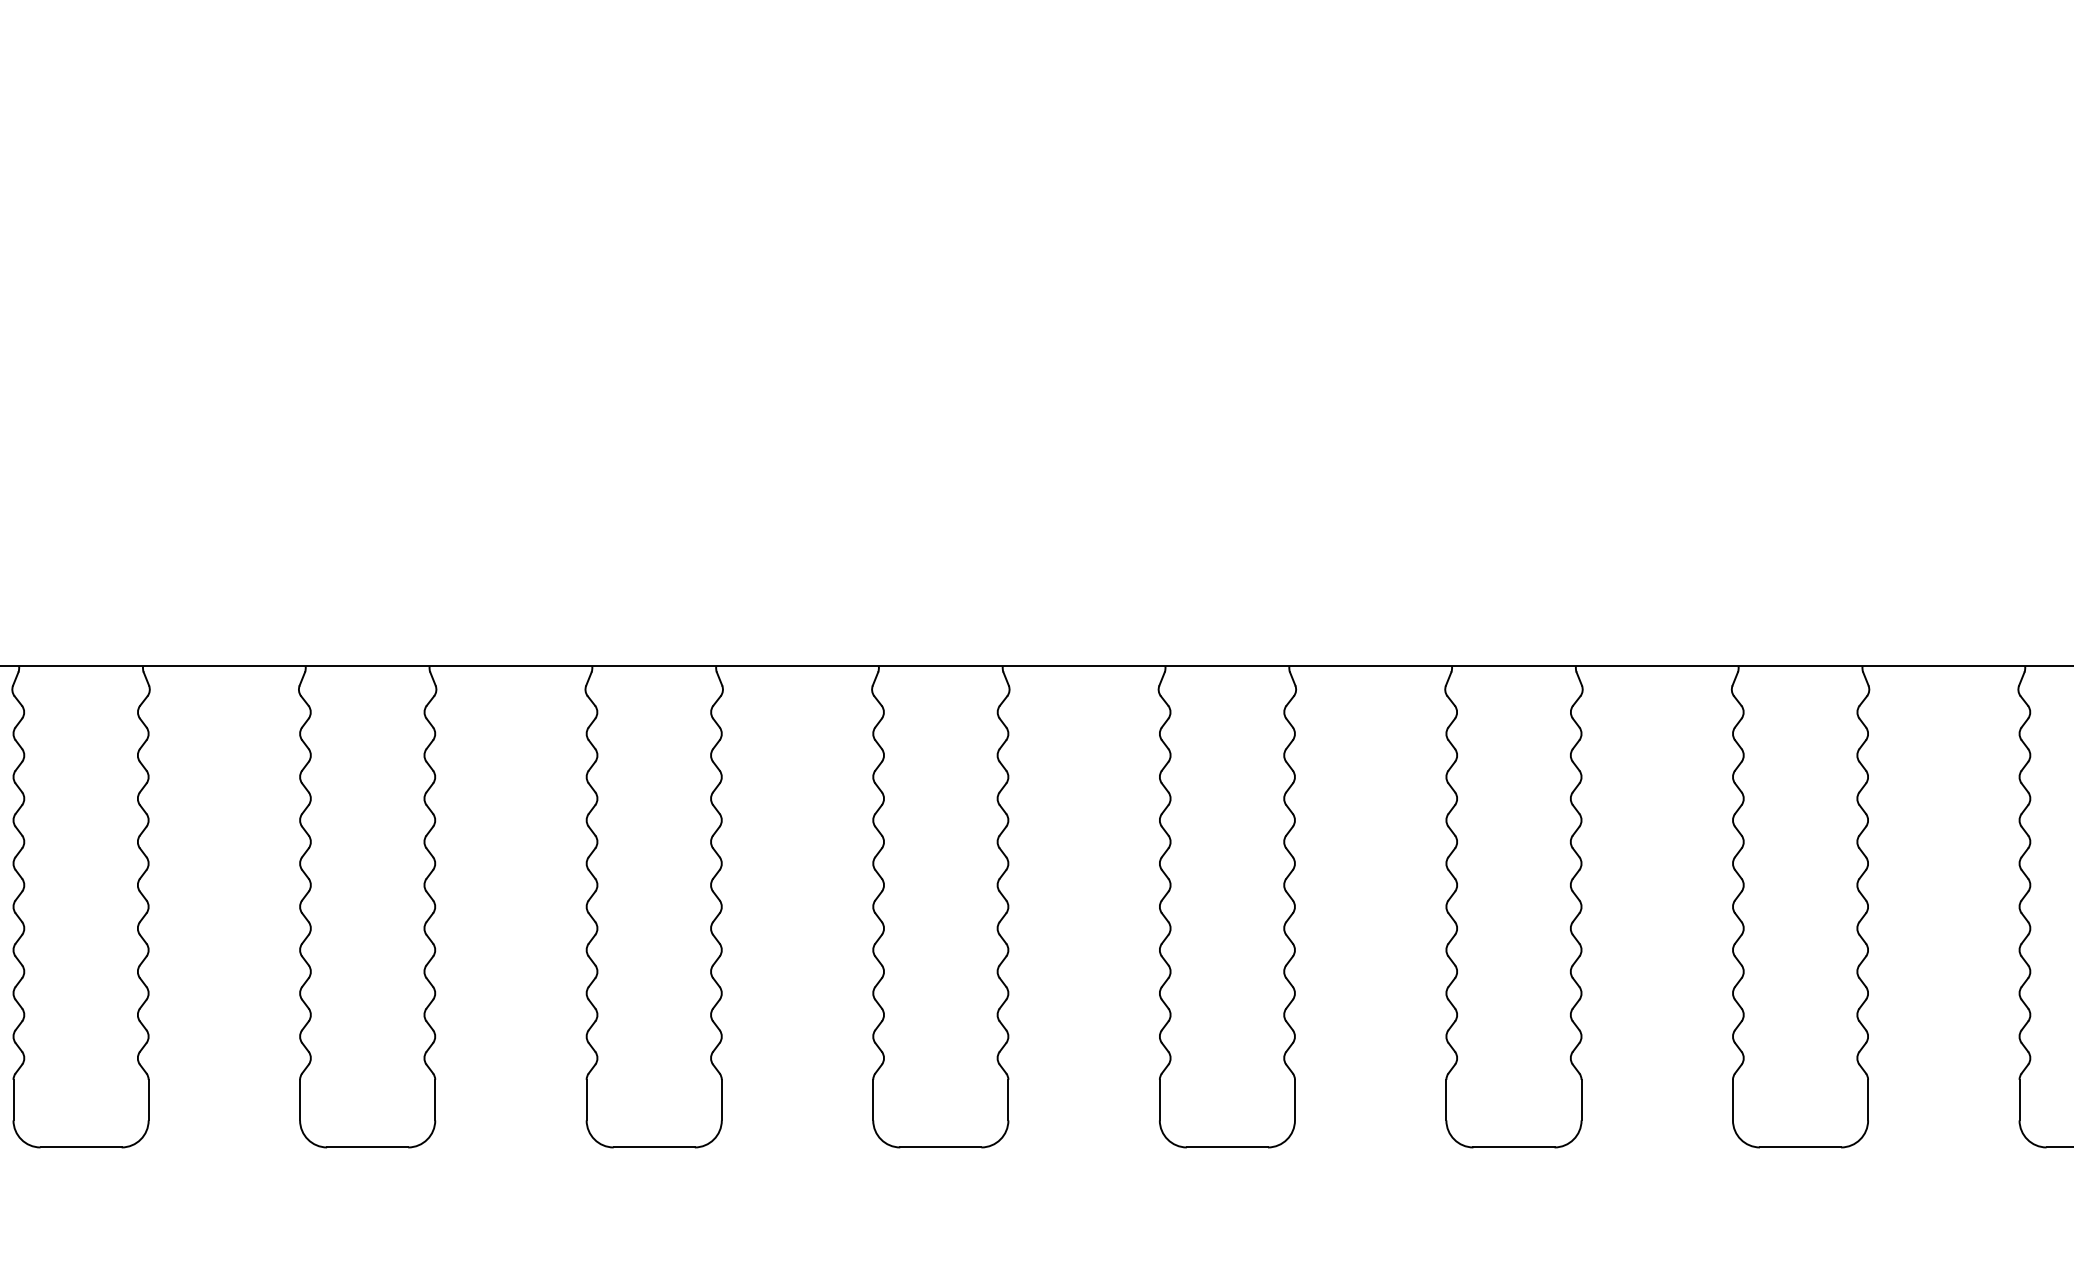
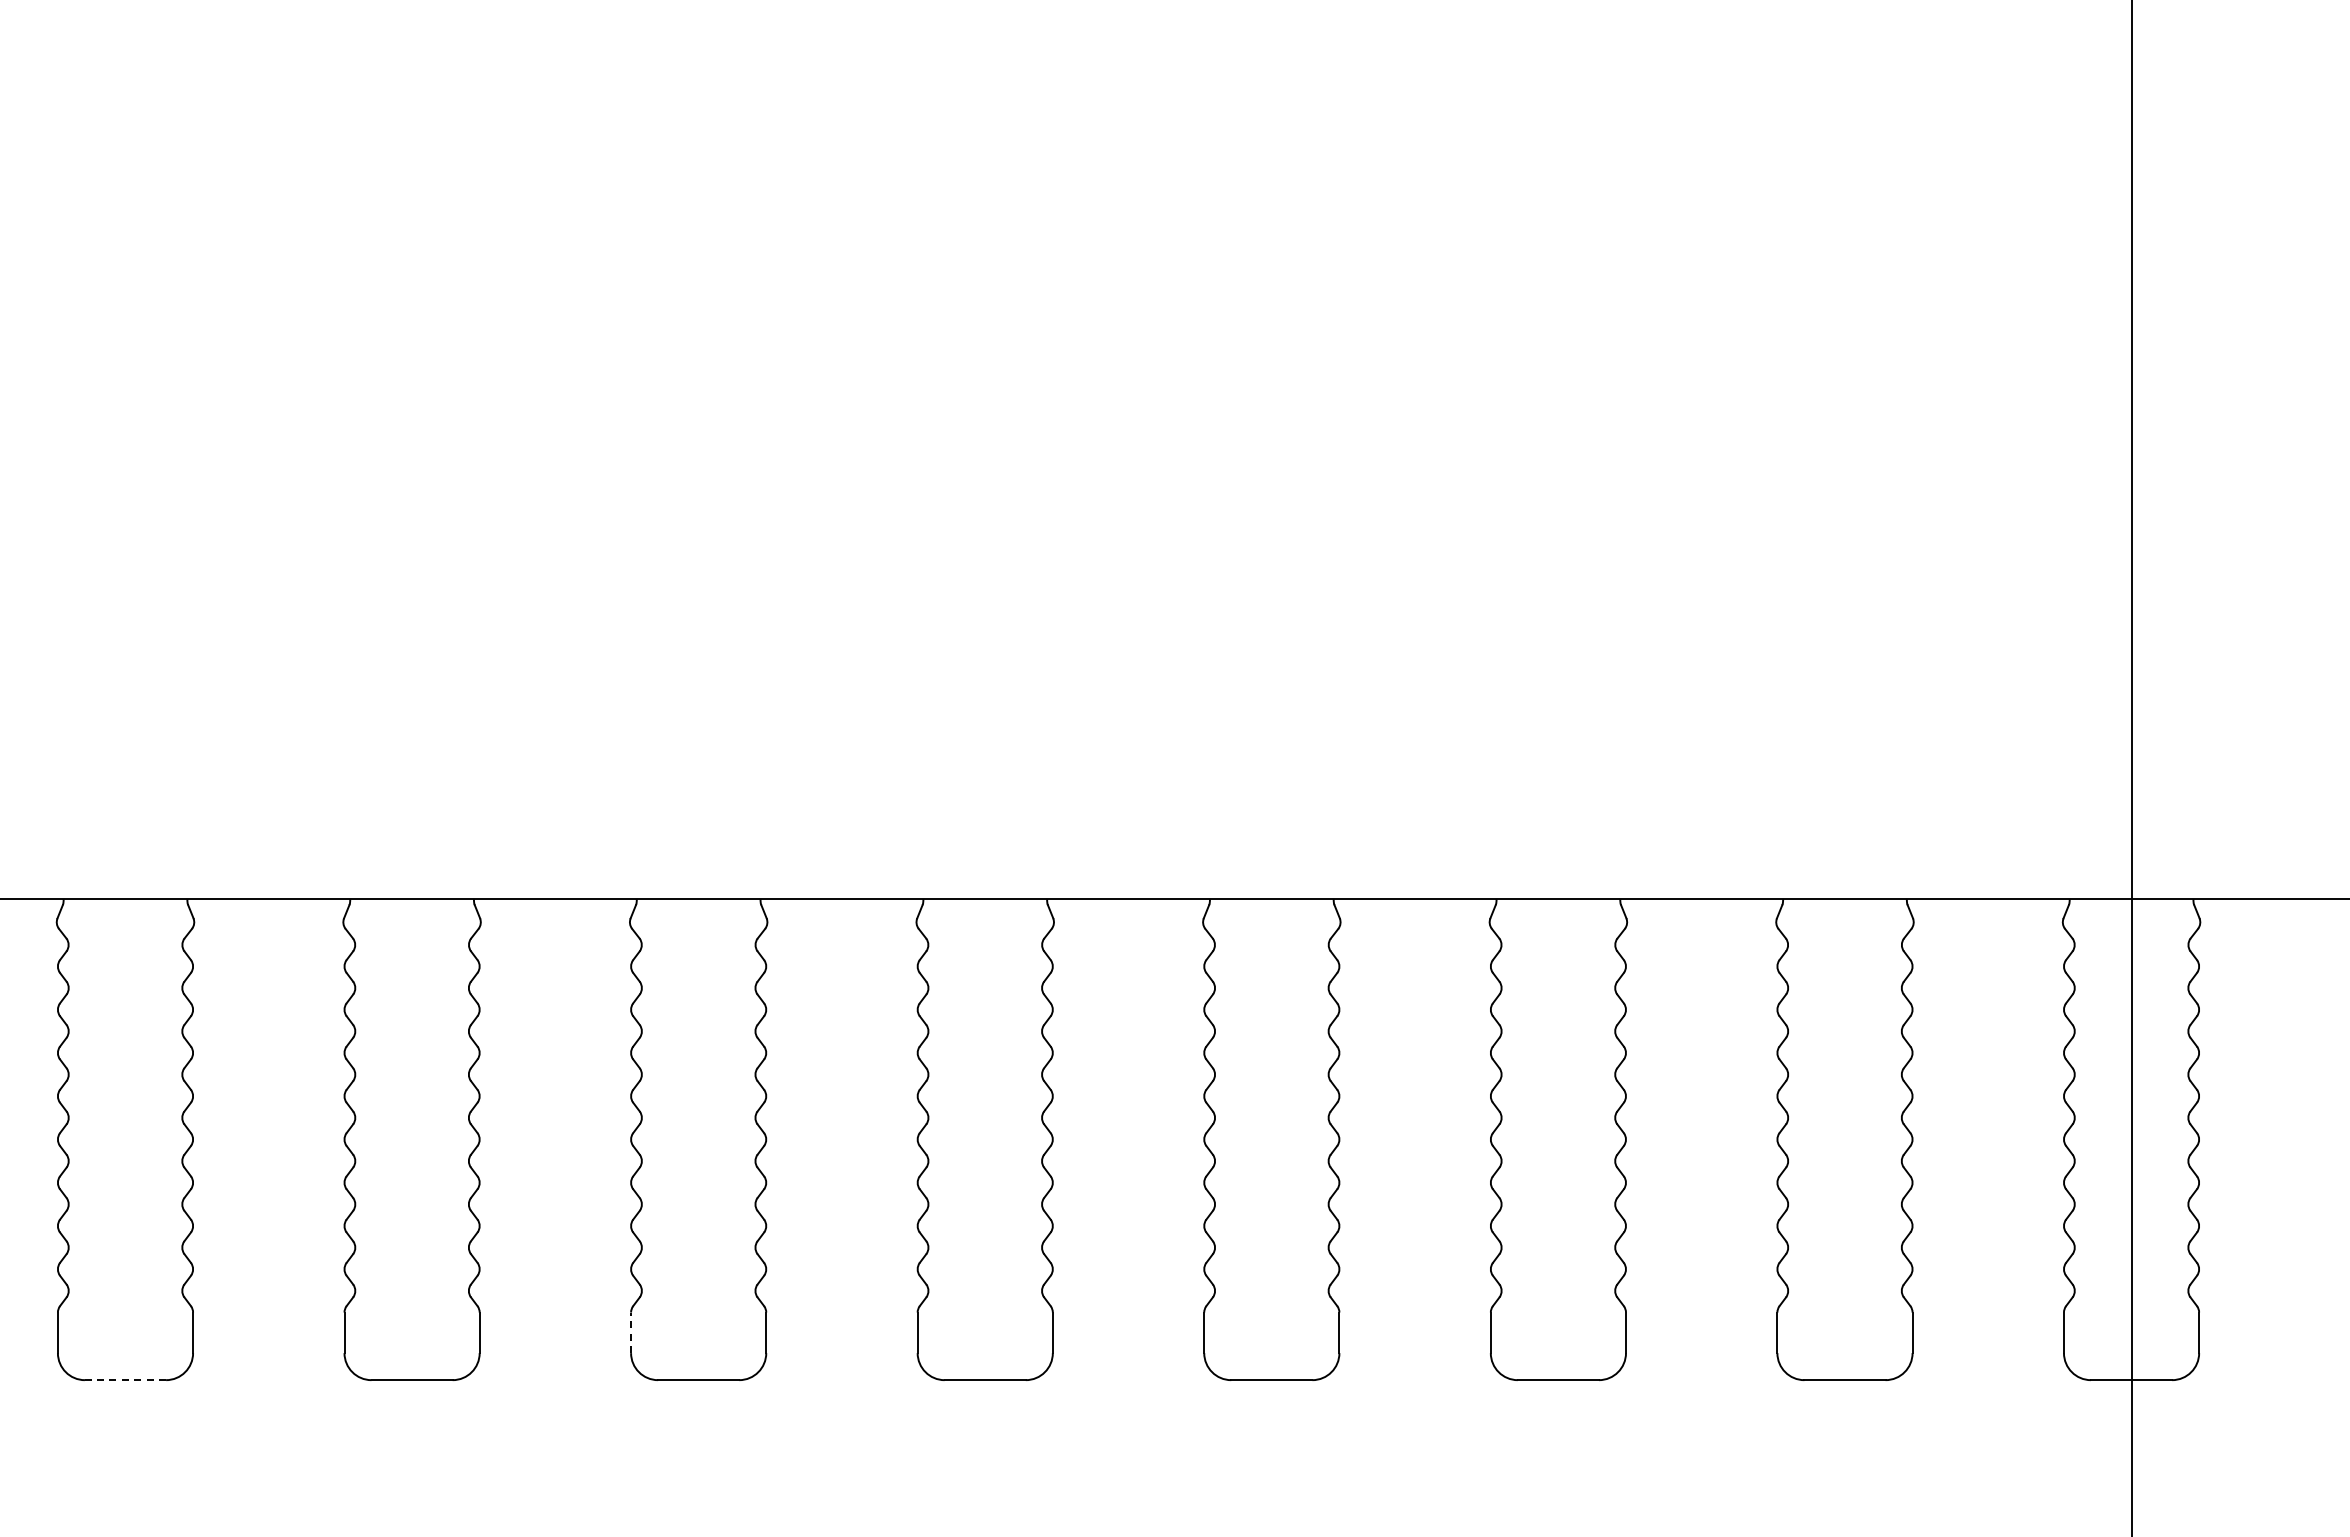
line: (587, 1099) -> (631, 1332), solid -> dashed
line: (81, 1147) -> (125, 1380), solid -> dashed

